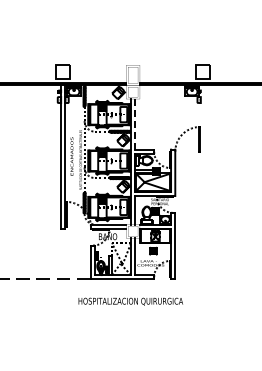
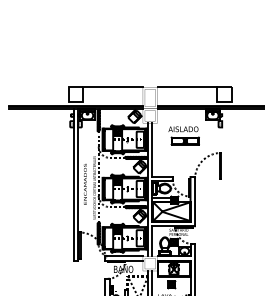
line: (98, 65) -> (113, 87), added
line: (167, 65) -> (186, 87), added
part: (164, 111) -> (183, 136), added
line: (135, 124) -> (152, 150), dashed -> solid

